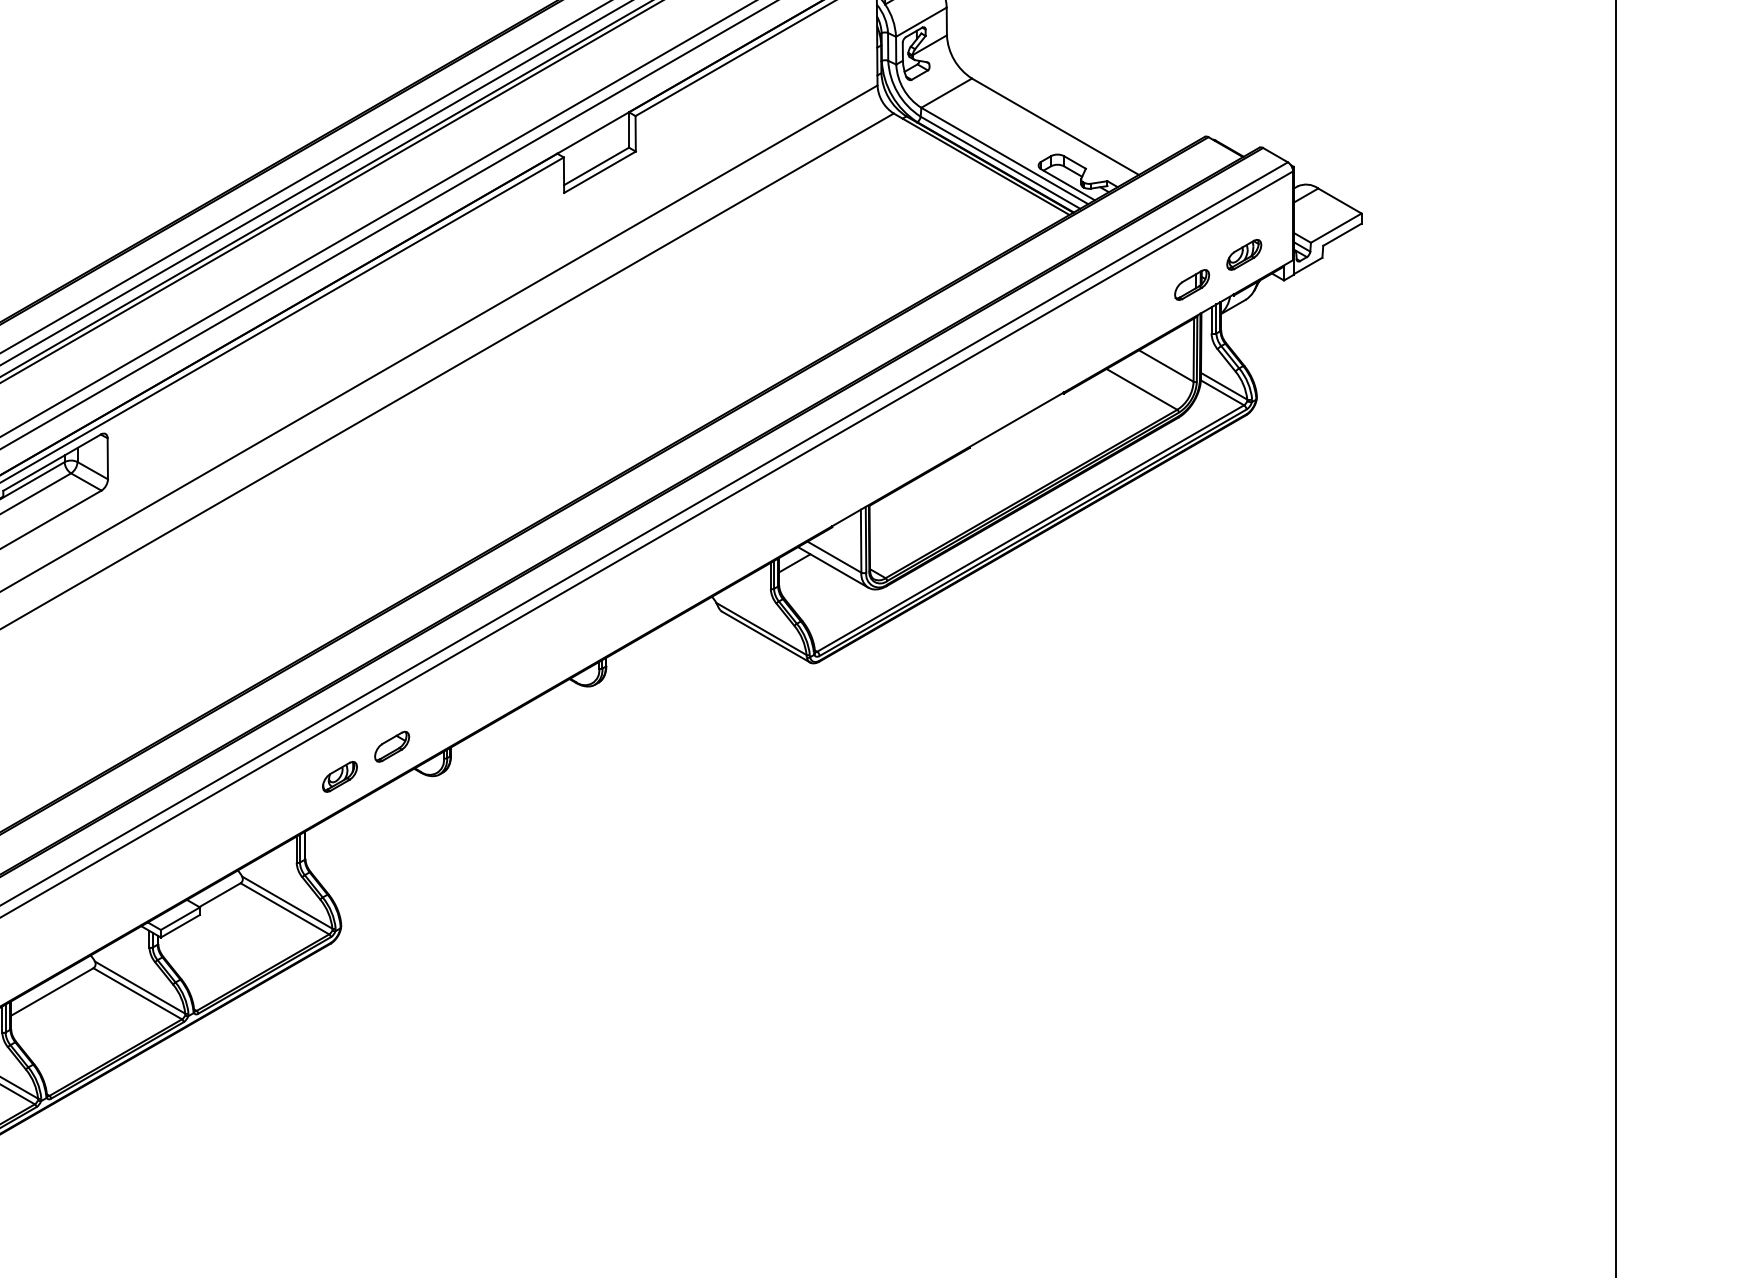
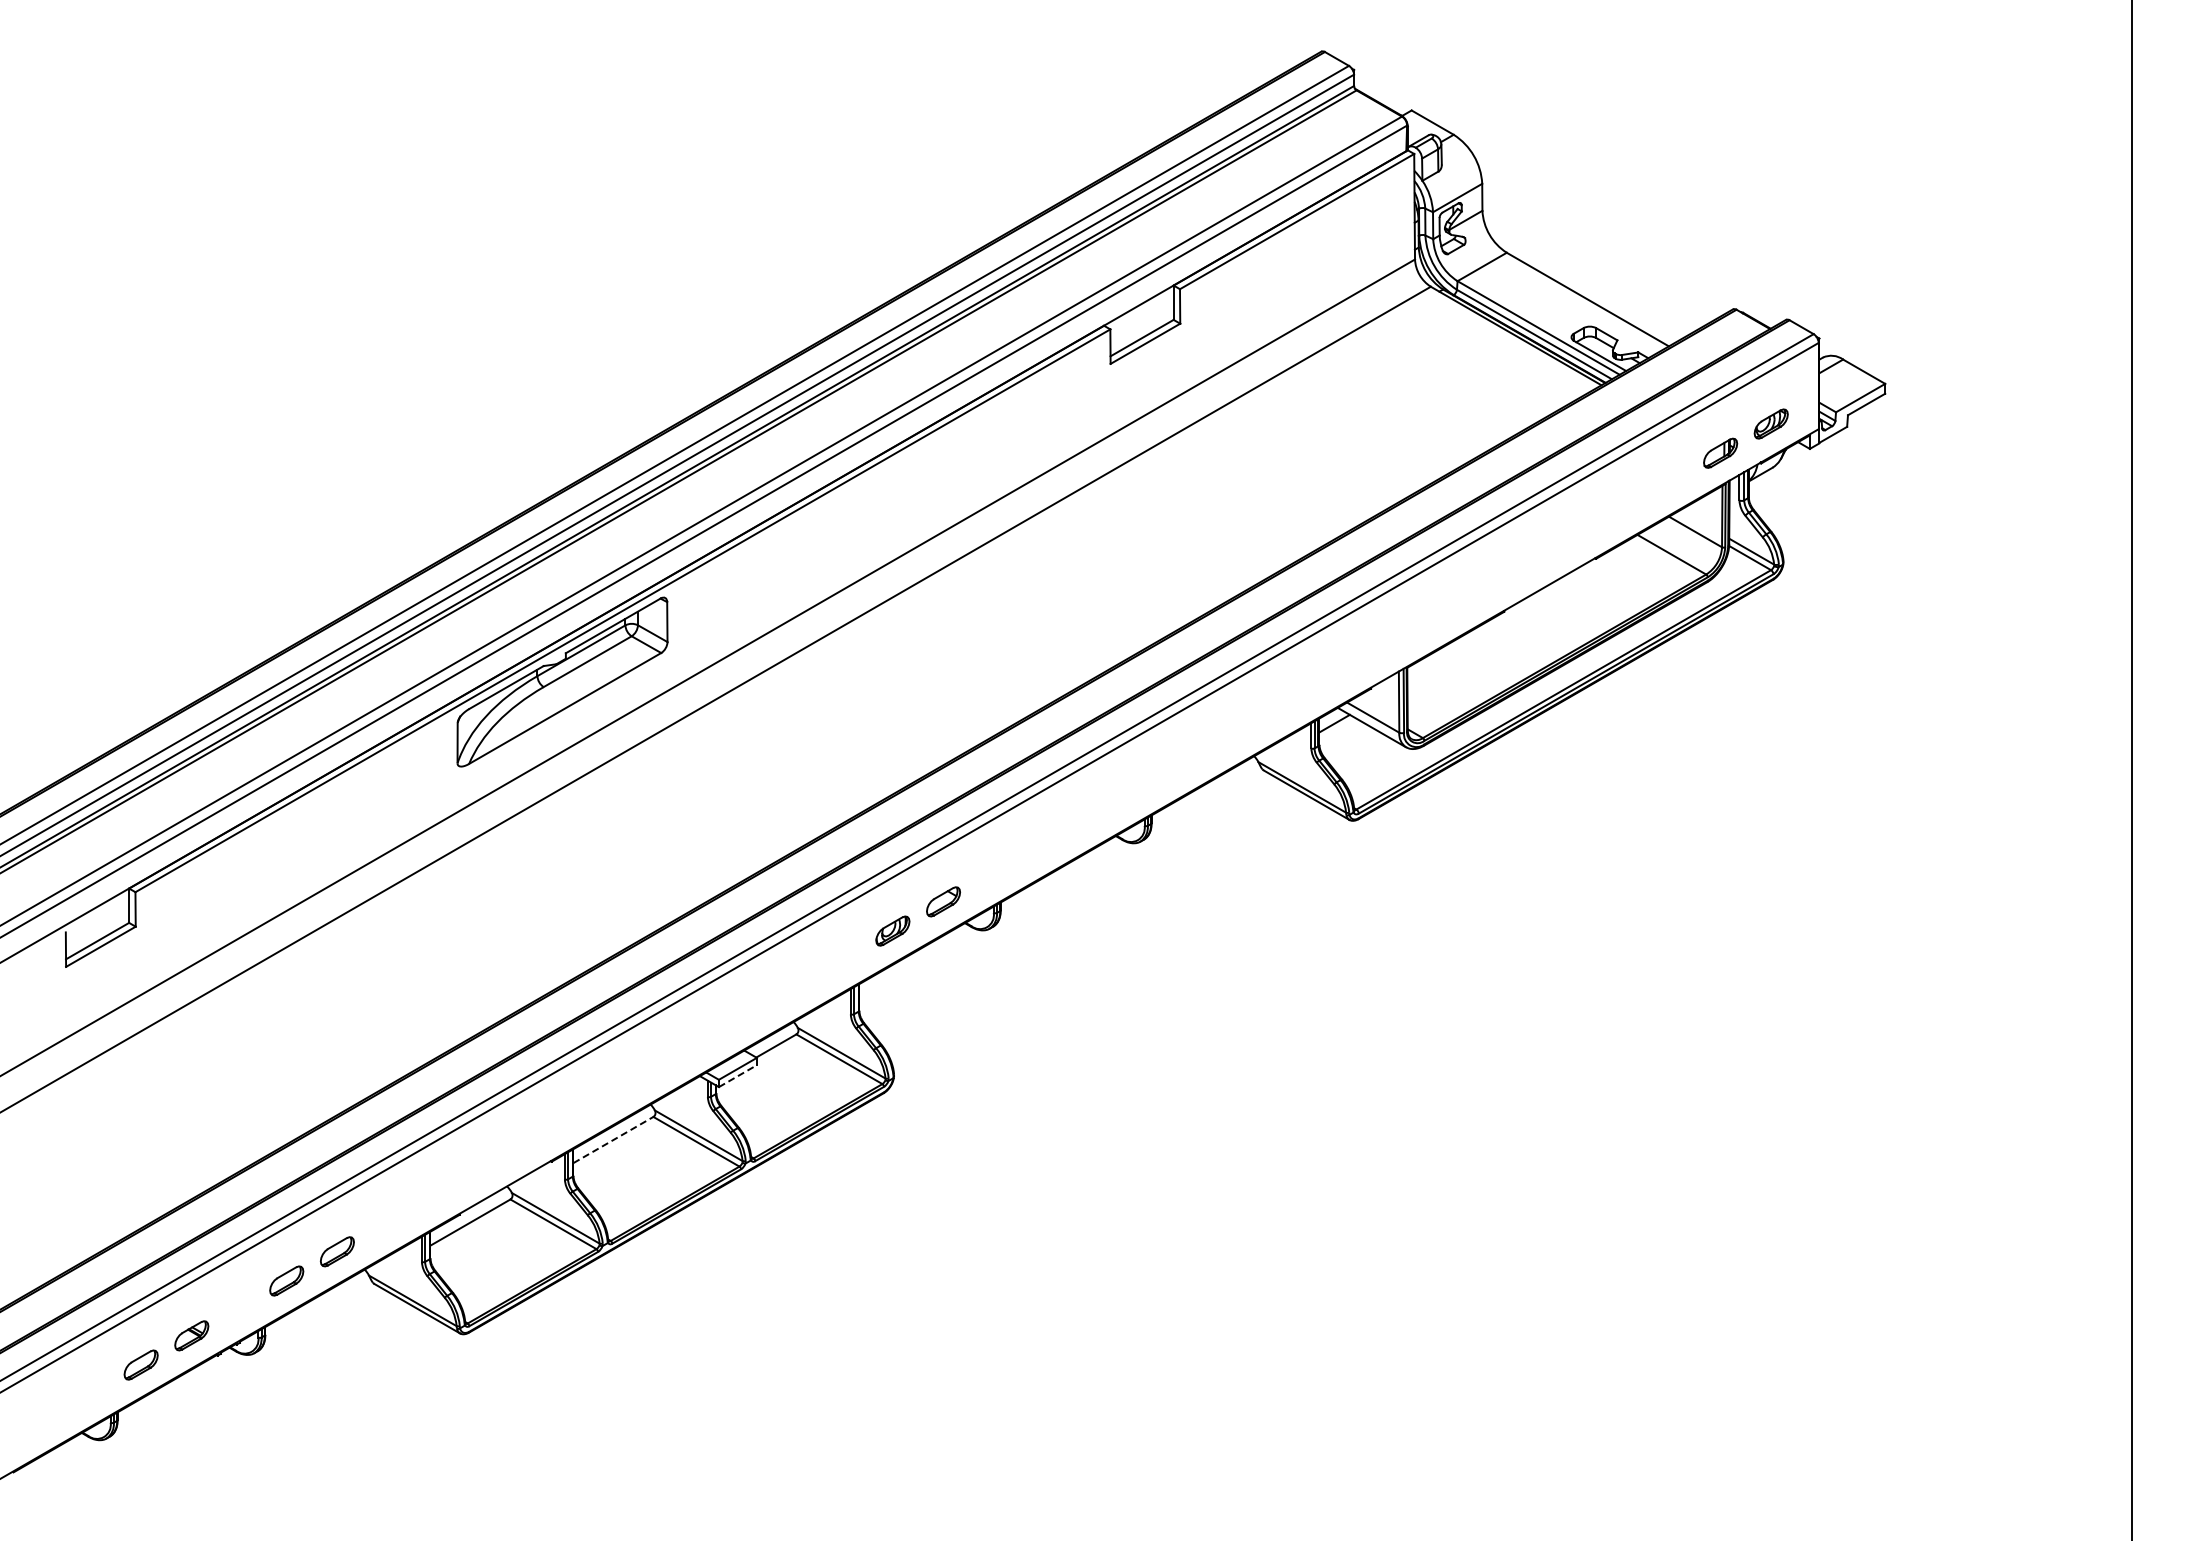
line: (180, 926) -> (737, 1076), solid -> dashed
line: (52, 991) -> (613, 1139), solid -> dashed

